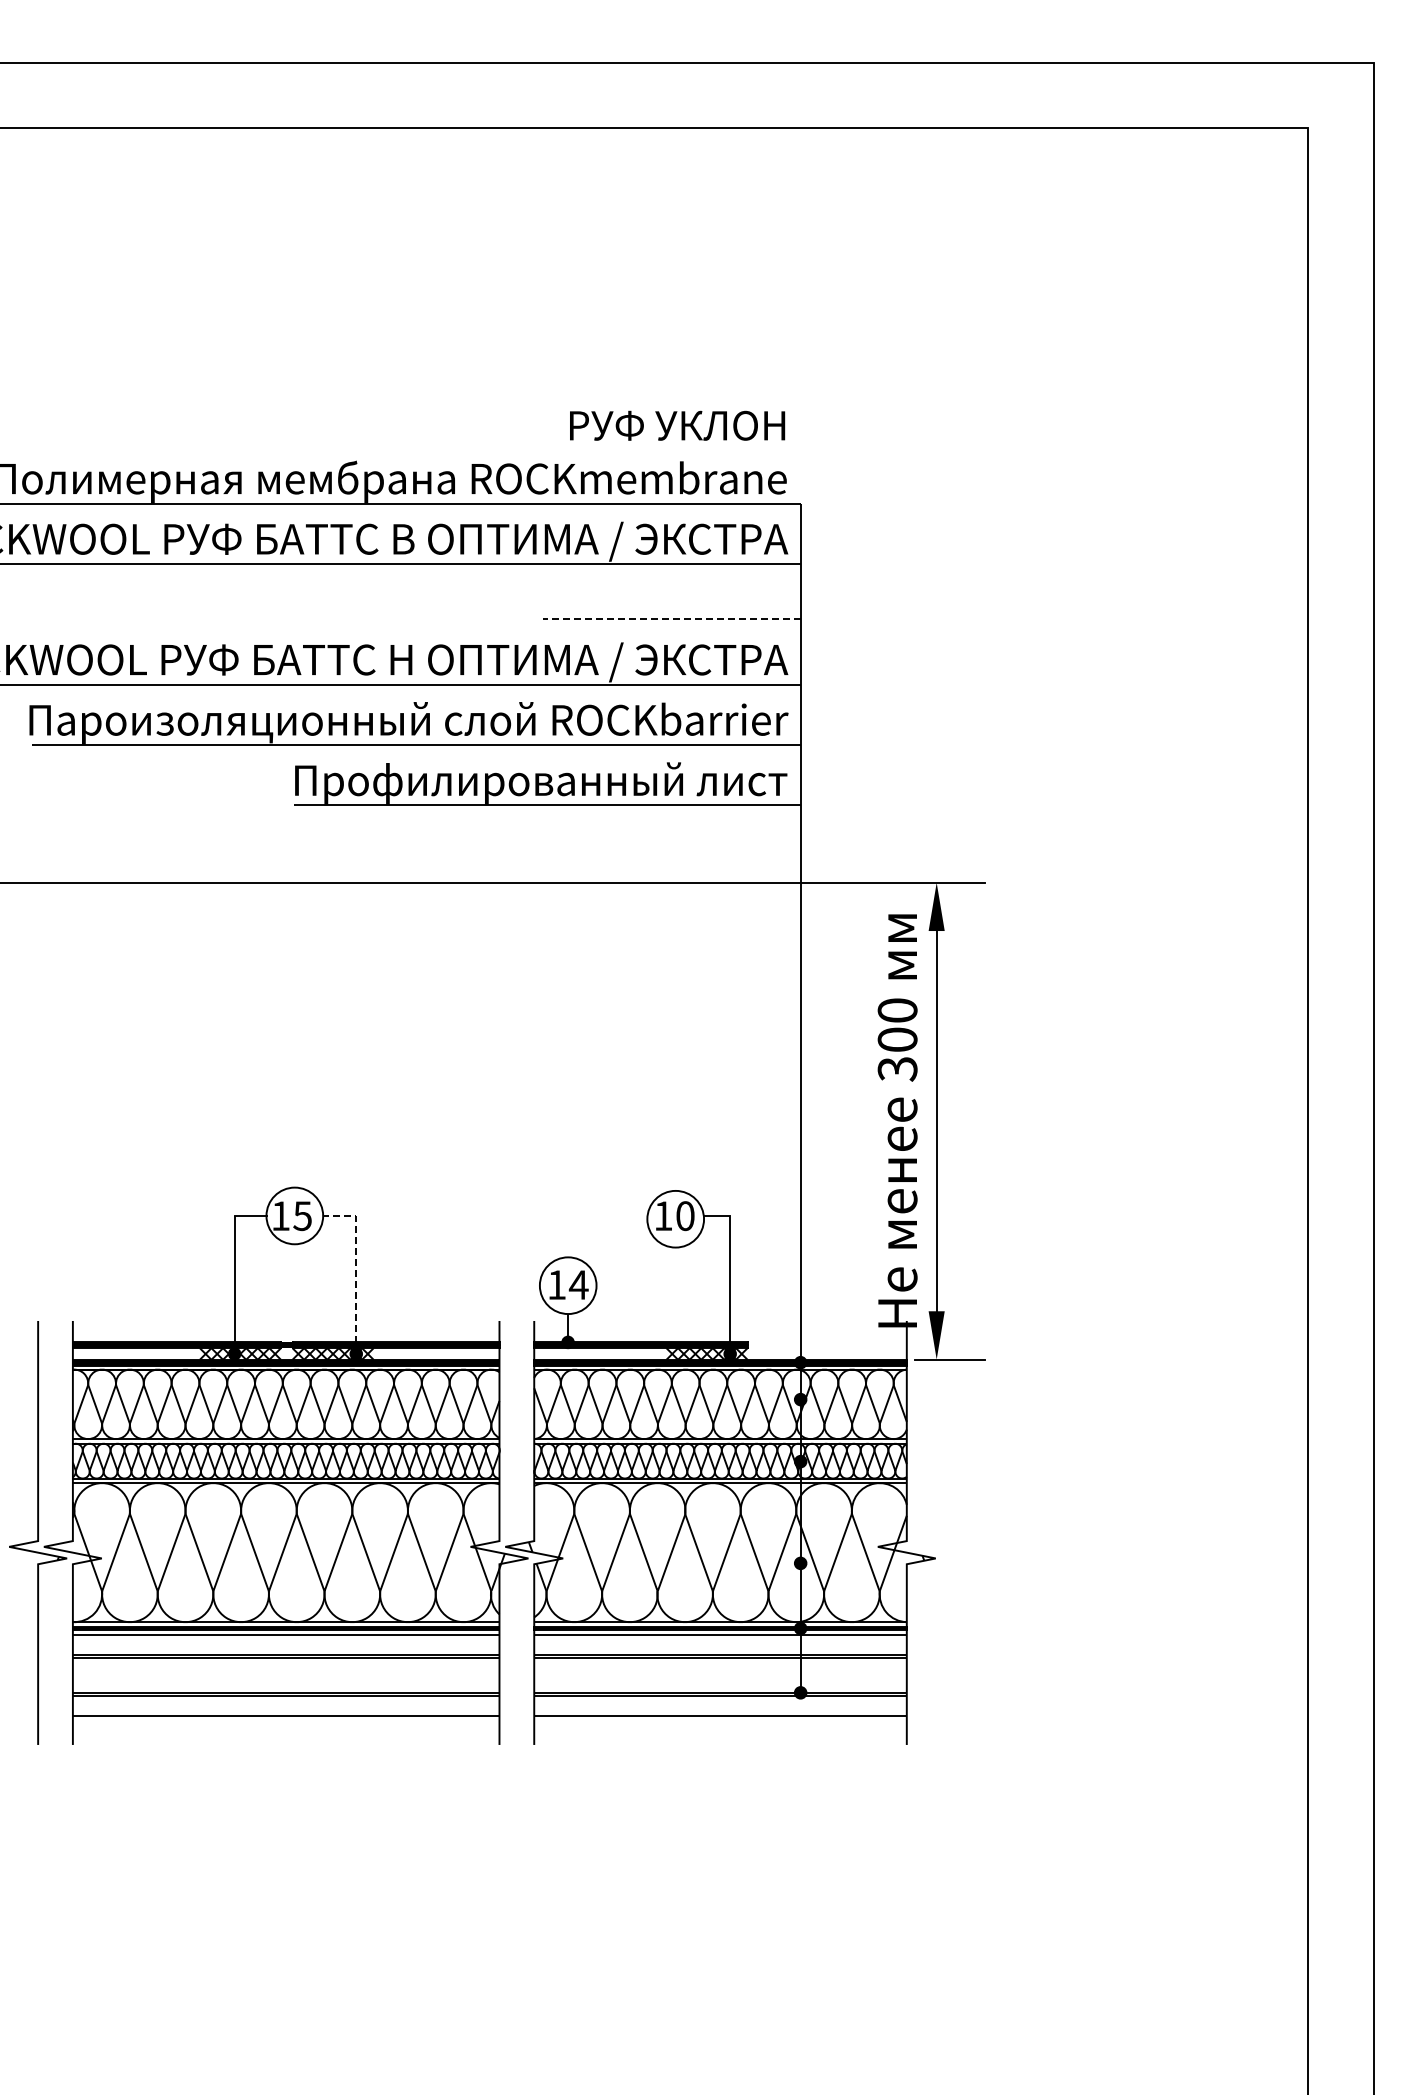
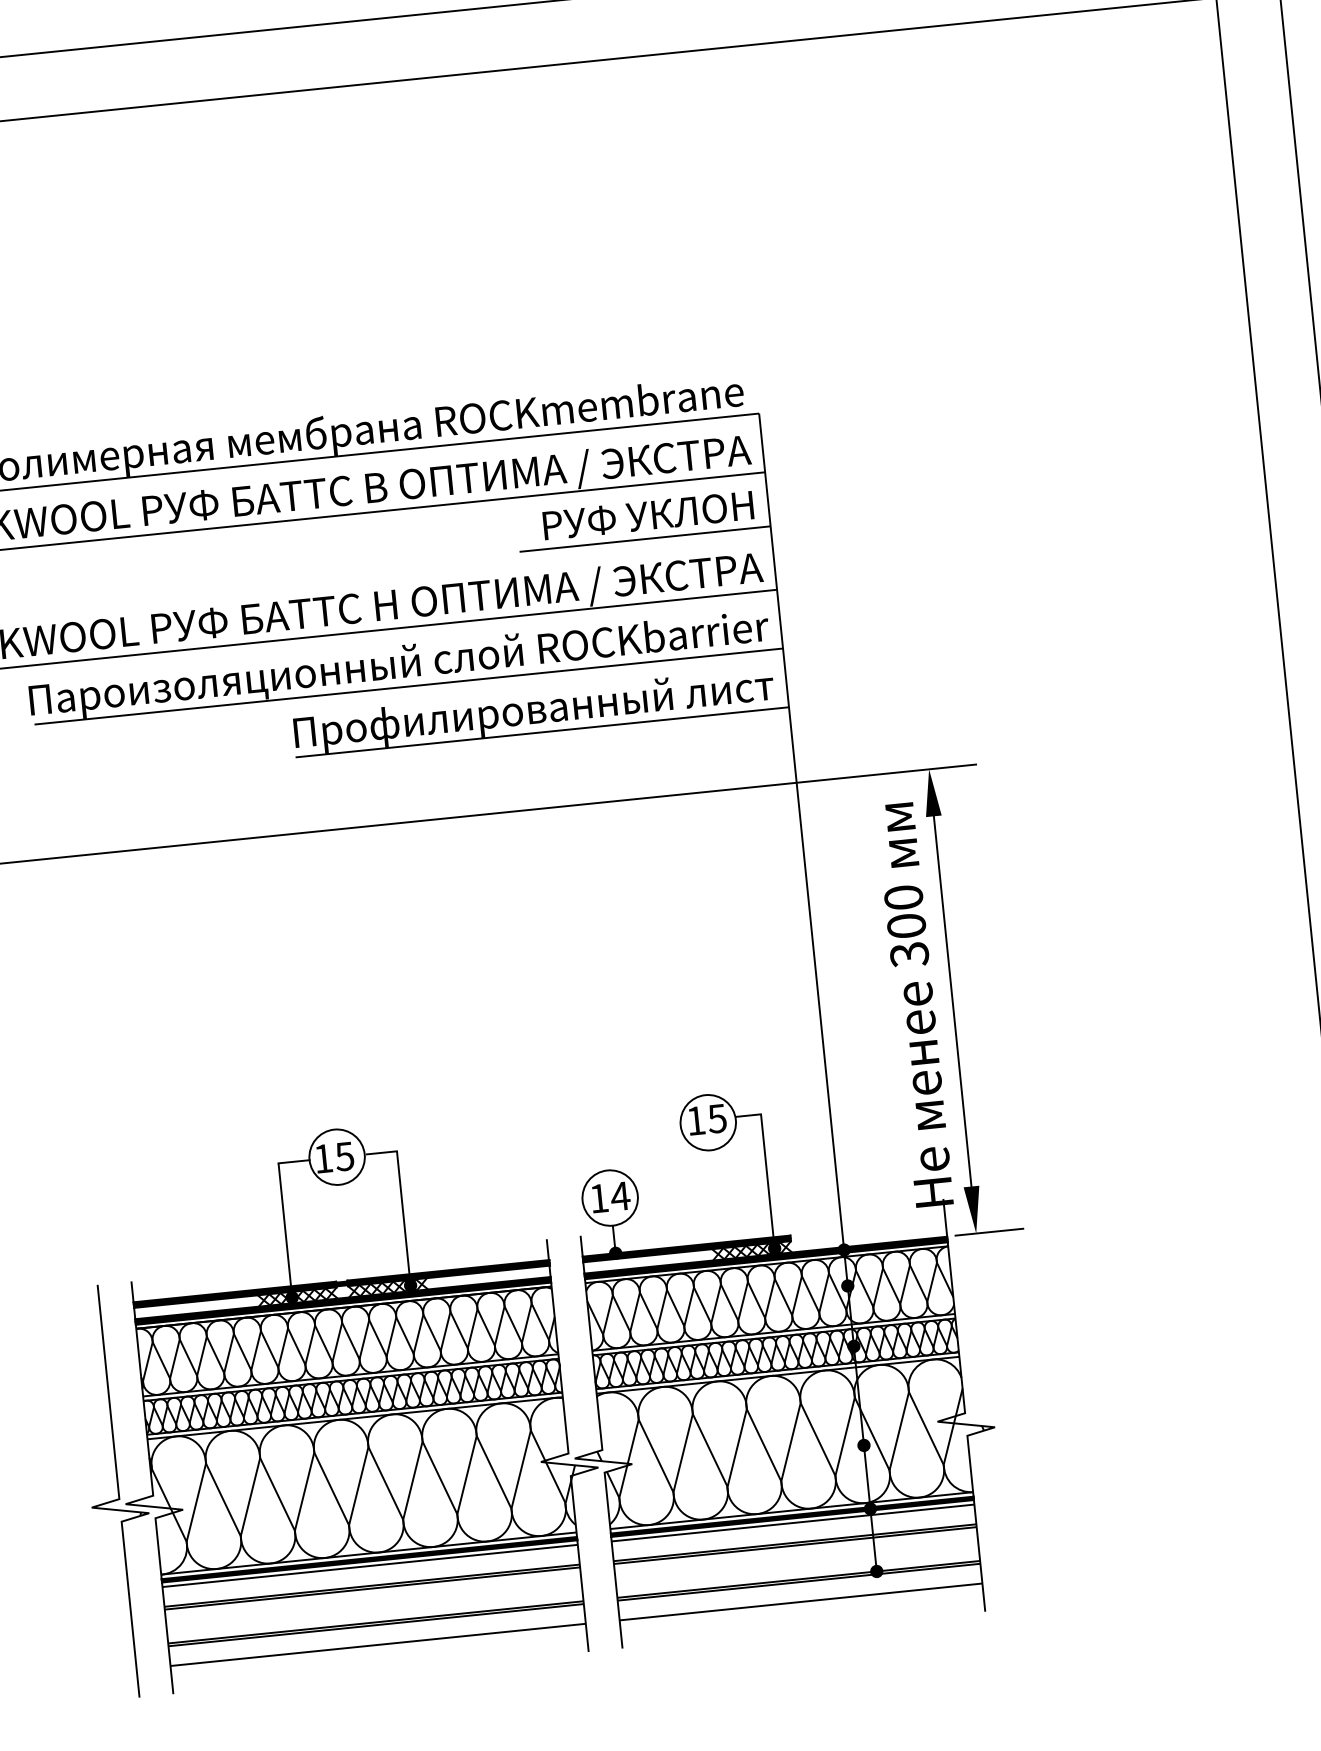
text: (677, 425) -> (648, 515), moved
line: (671, 619) -> (644, 539), dashed -> solid
text: (684, 1215) -> (716, 1118), 10 -> 15
line: (356, 1268) -> (402, 1202), dashed -> solid

